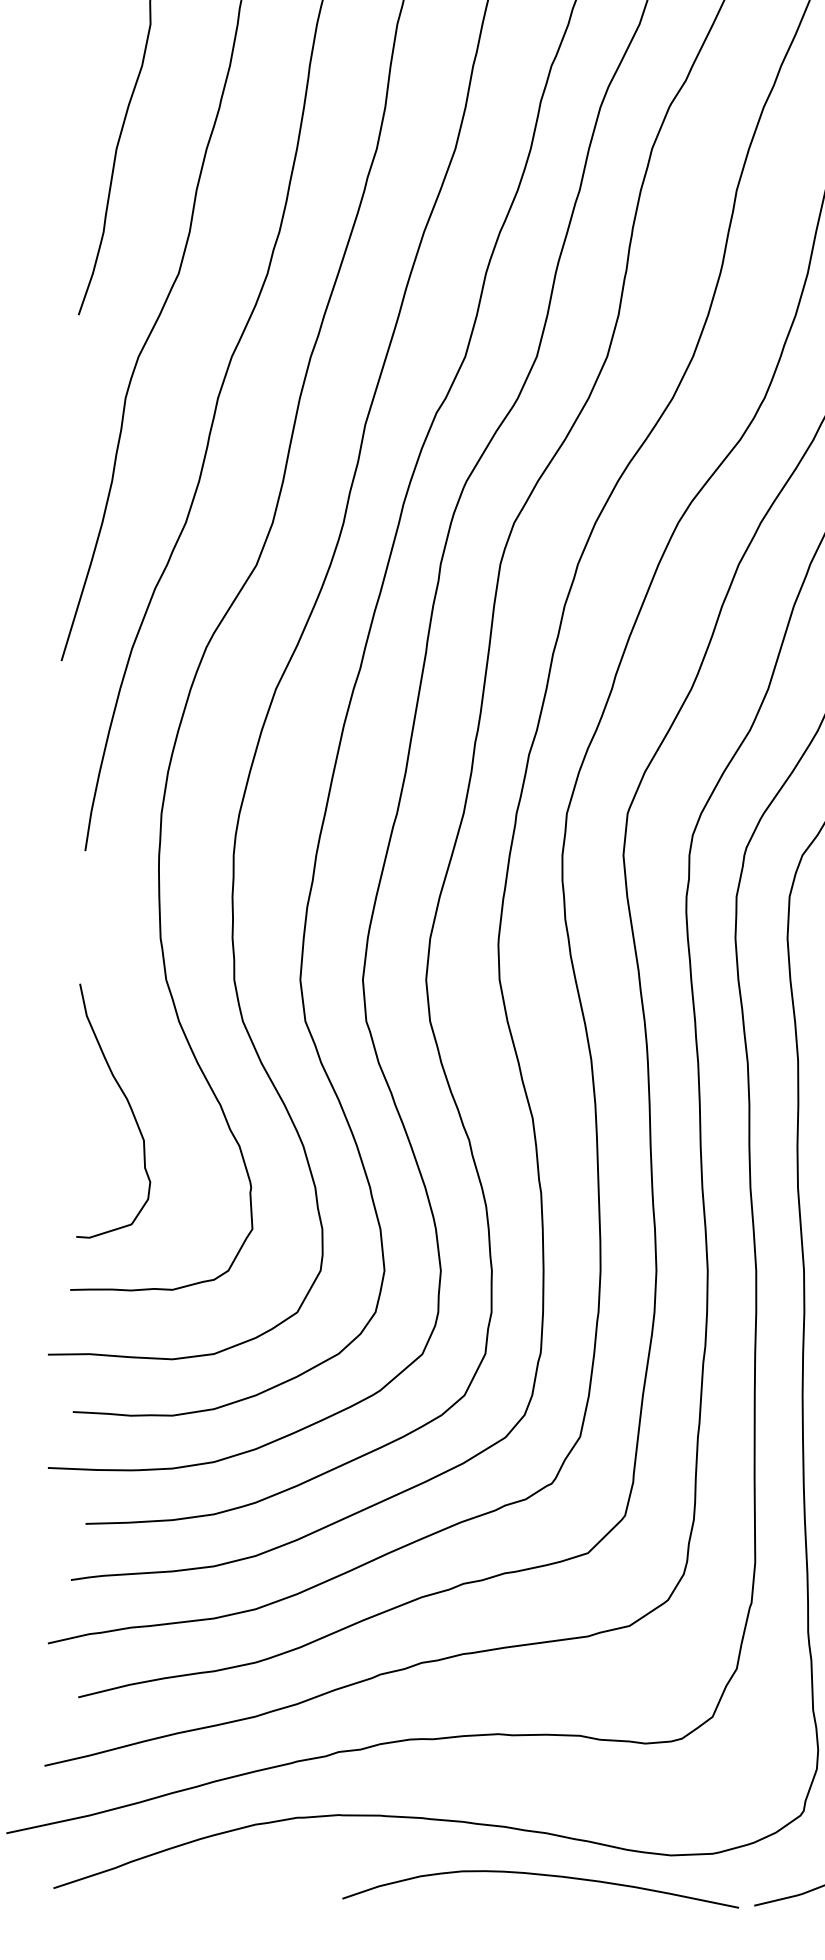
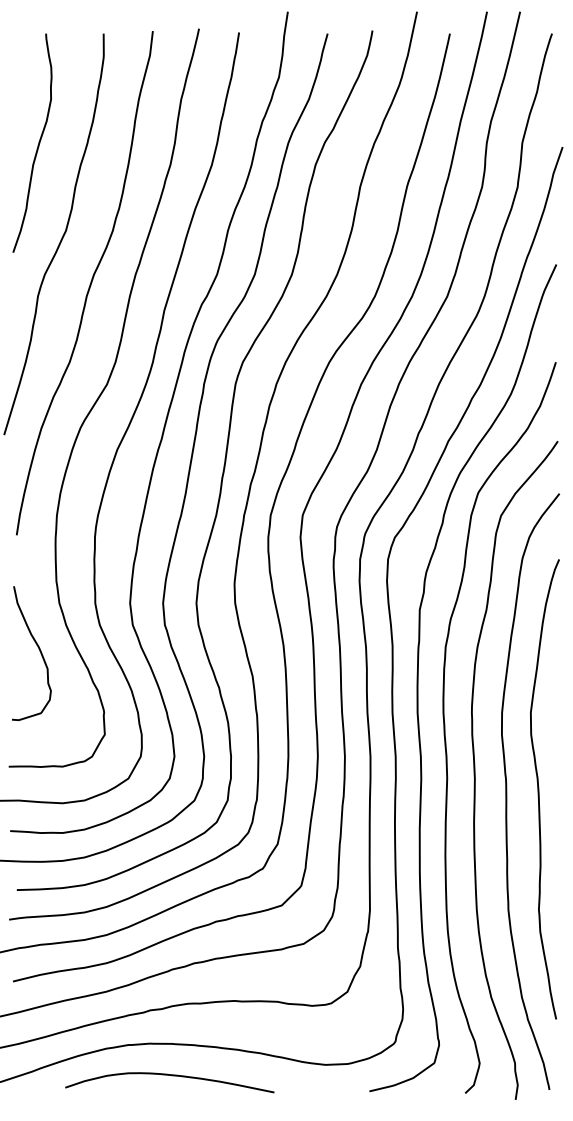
curve: (126, 1103) -> (38, 649), moved
curve: (543, 1877) -> (171, 1076), moved

